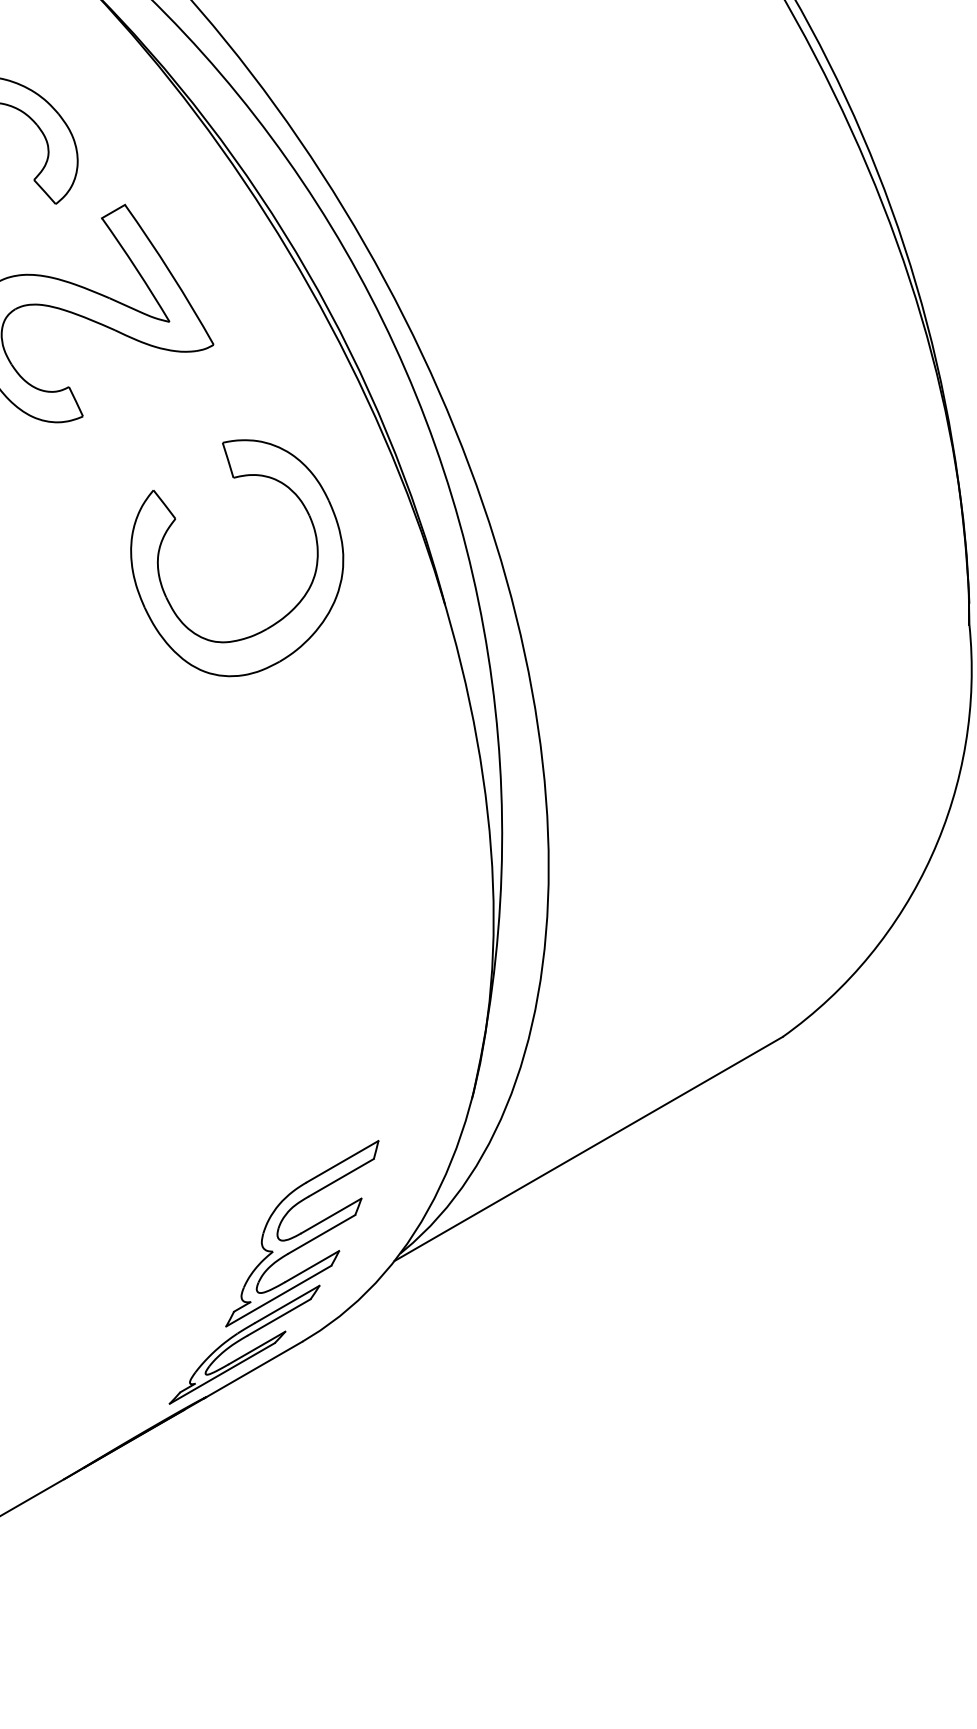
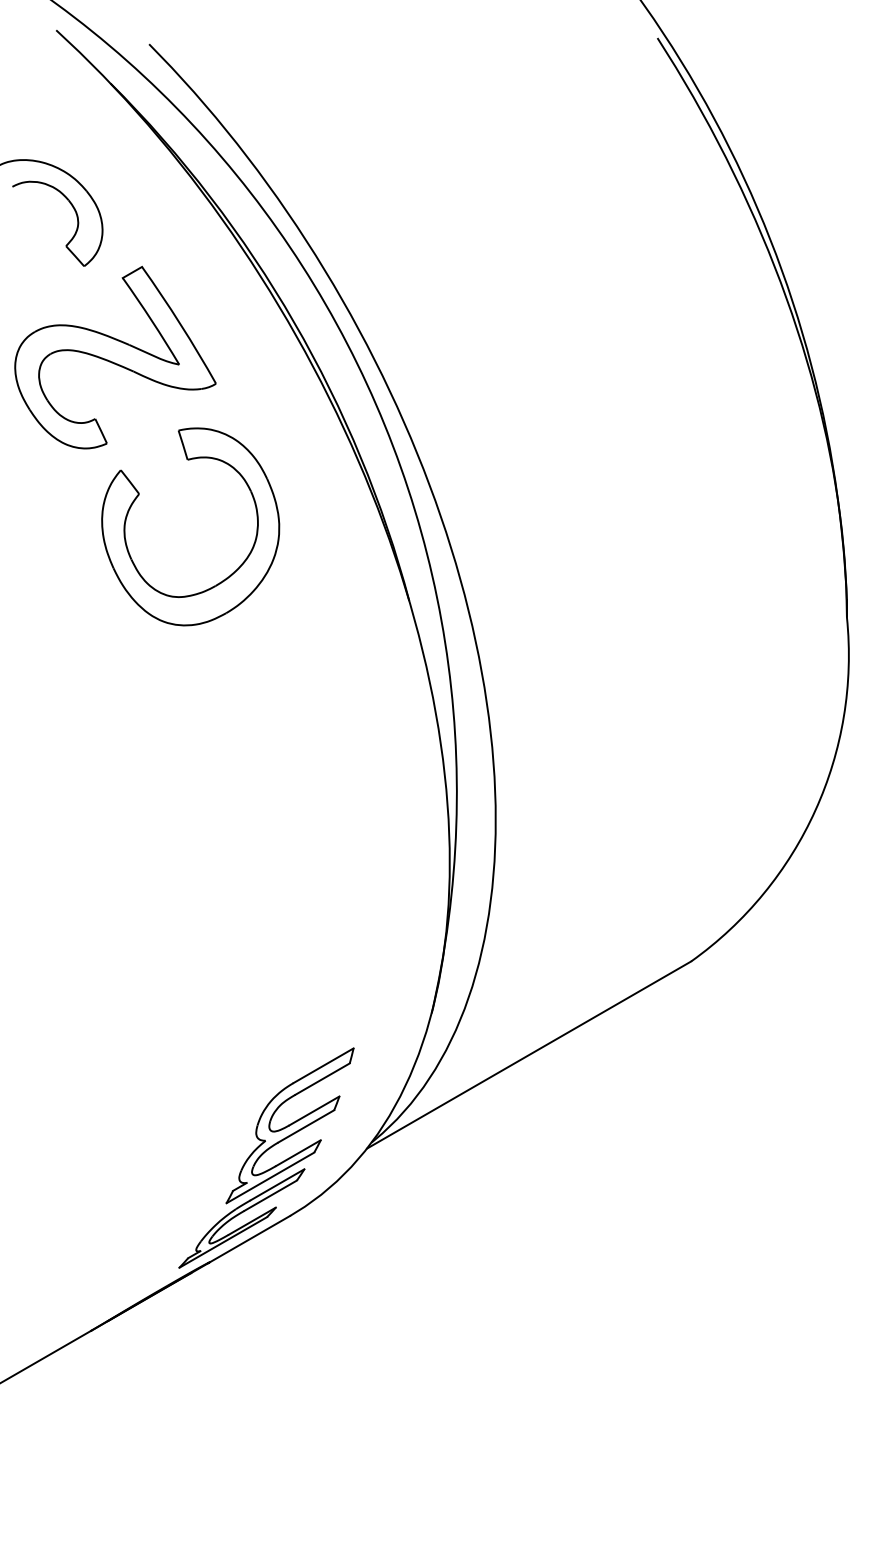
part: (175, 520) -> (139, 495), moved

